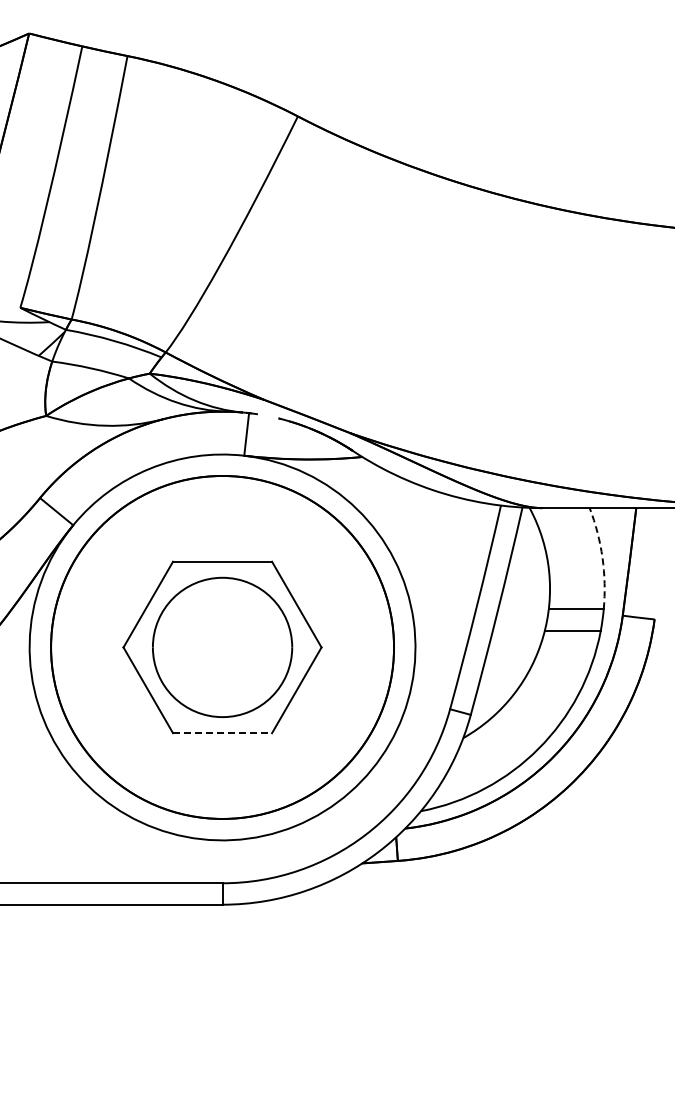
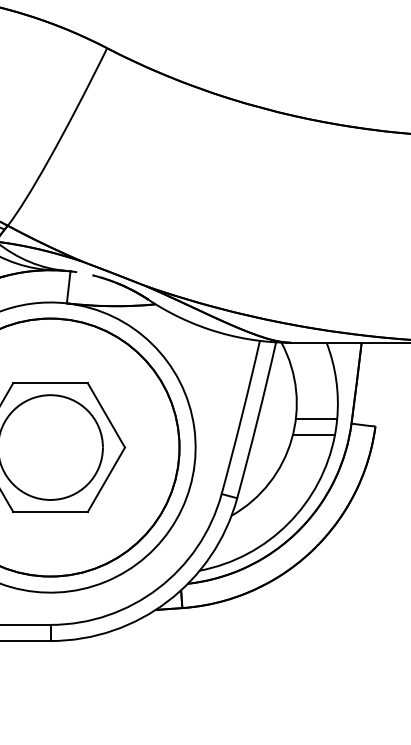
arc: (602, 557) -> (336, 379), dashed -> solid
line: (222, 733) -> (50, 512), dashed -> solid

